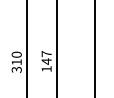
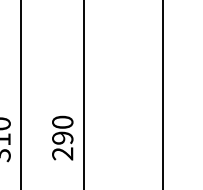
text: (46, 61) -> (62, 137), 147 -> 290

